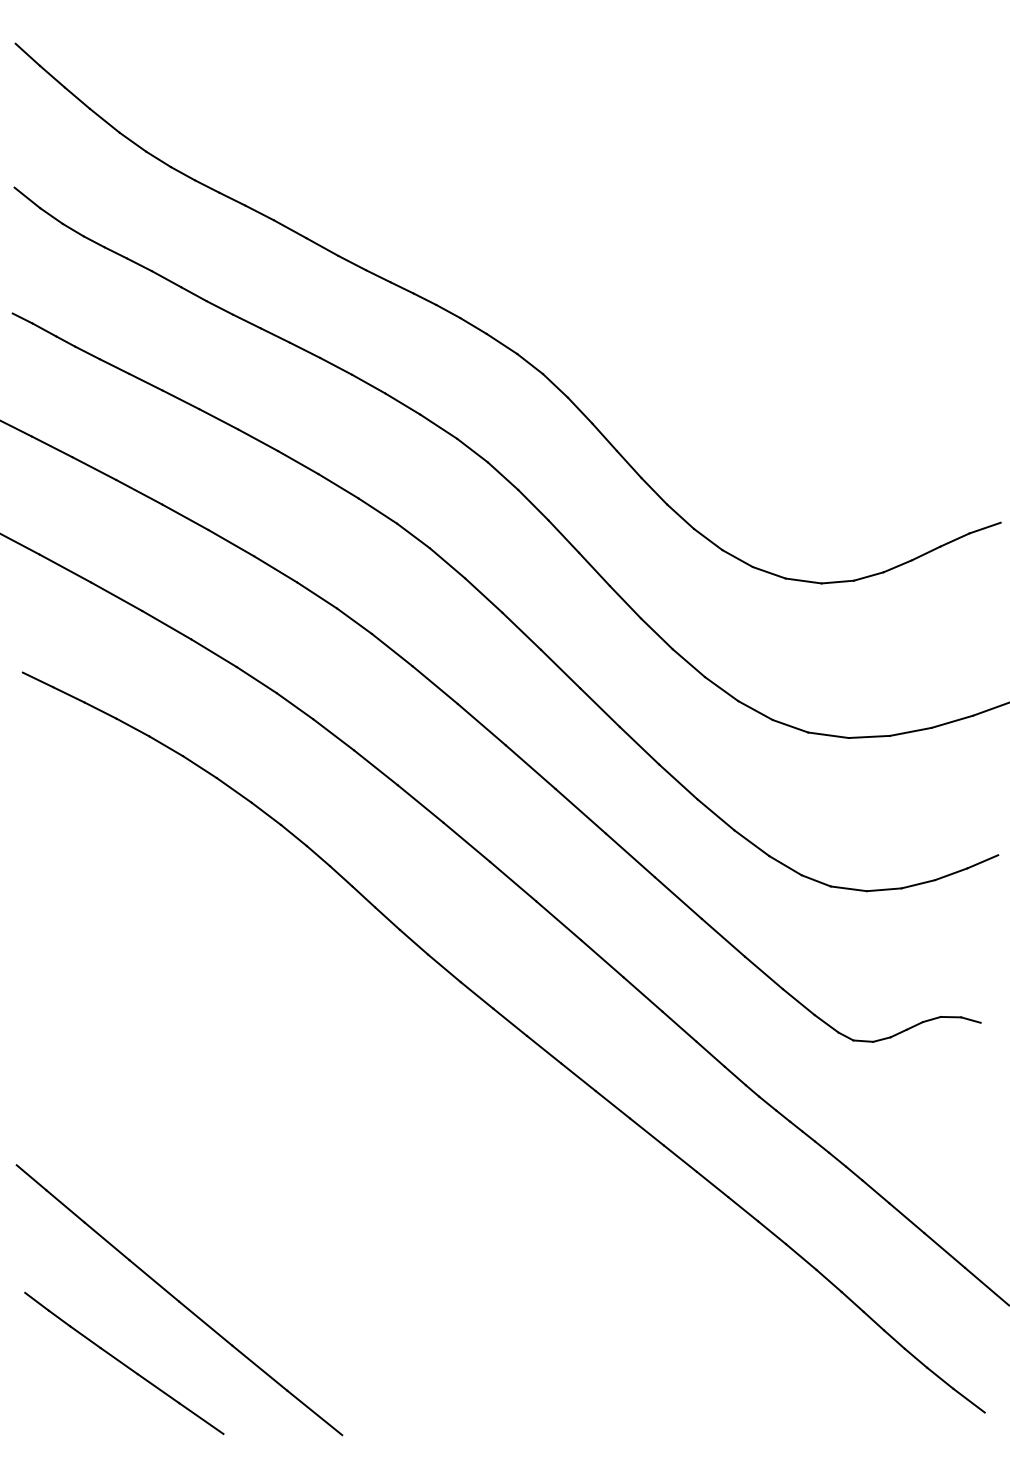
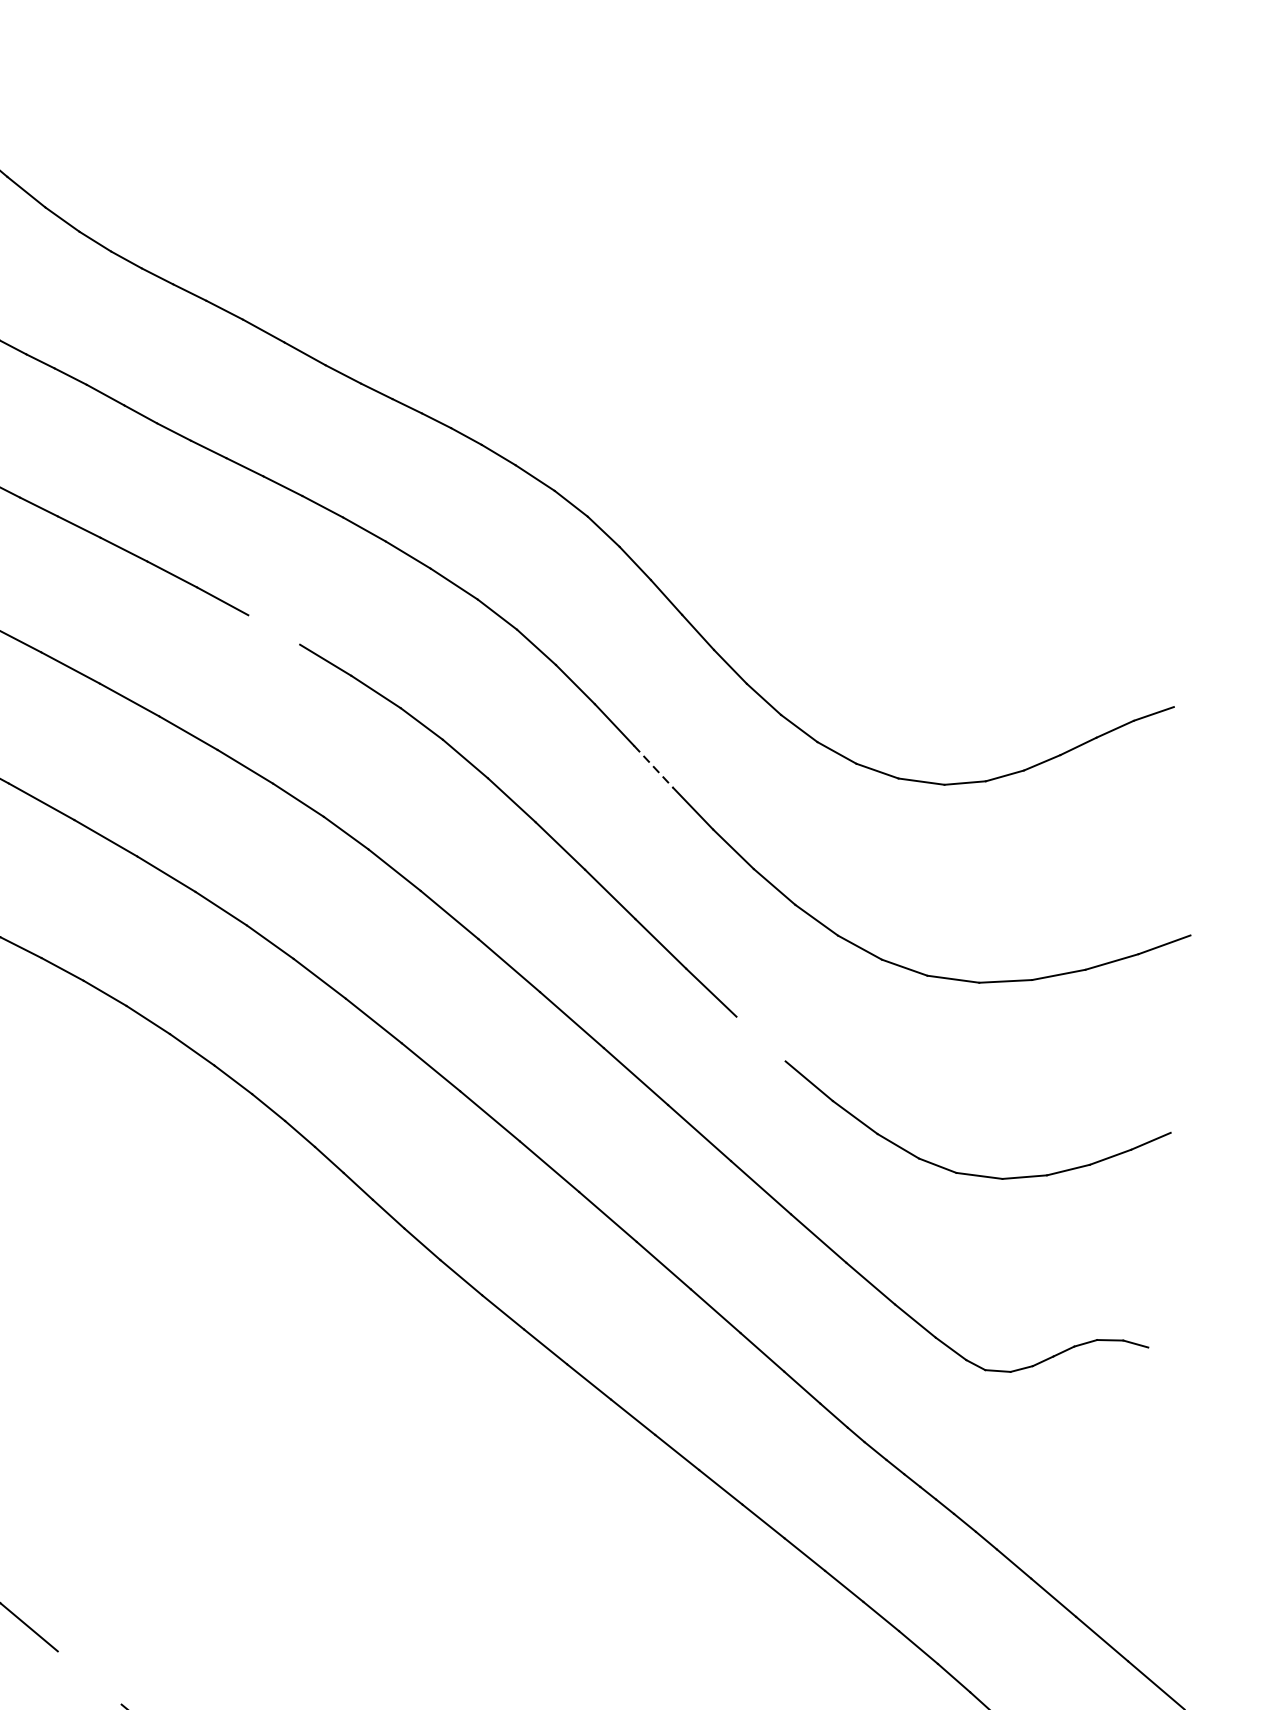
line: (298, 462) -> (274, 629), removed
line: (594, 569) -> (653, 766), solid -> dashed
line: (678, 781) -> (761, 1038), removed
line: (154, 1280) -> (90, 1677), removed

